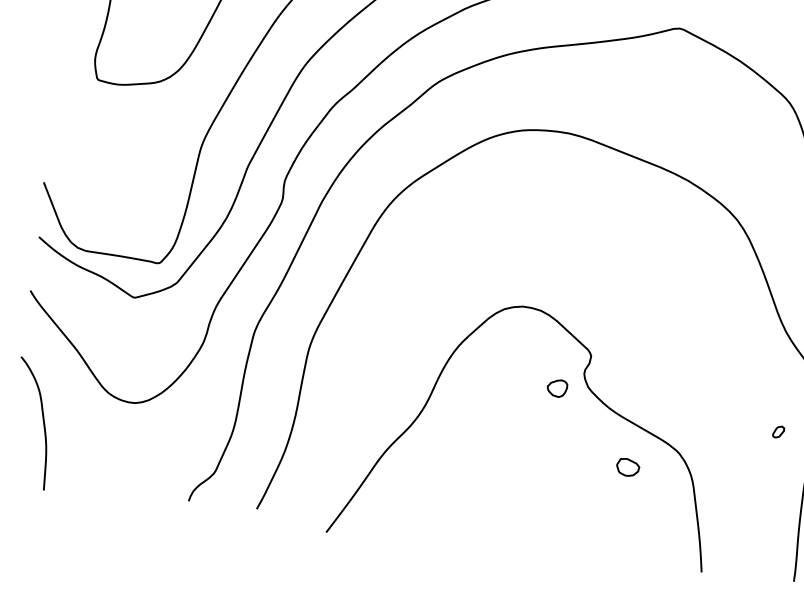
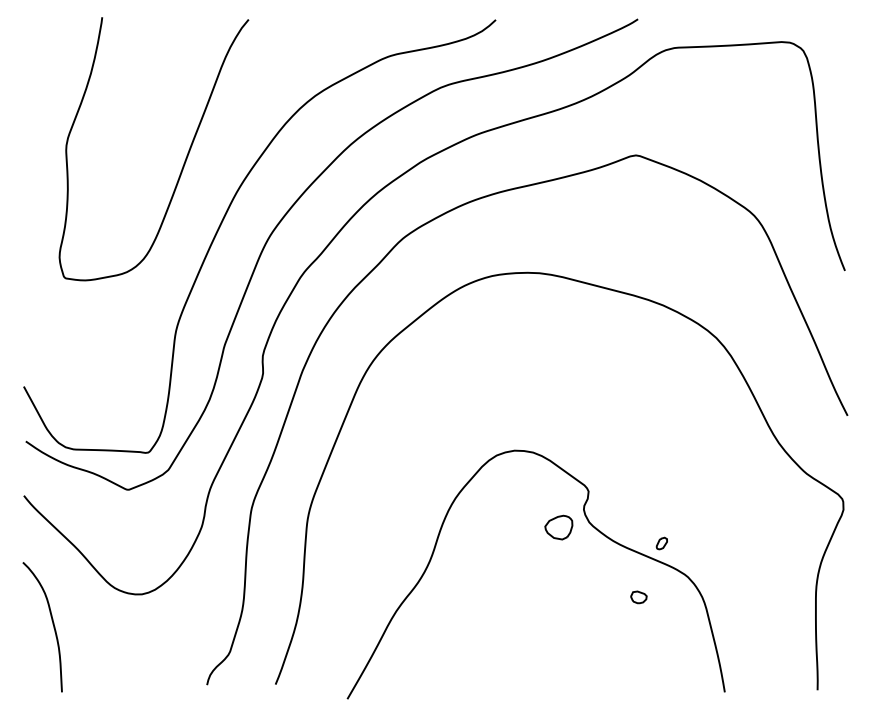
part: (556, 388) -> (558, 527), size x1.4
part: (778, 431) -> (661, 543), moved
part: (627, 467) -> (638, 597), size x0.7

